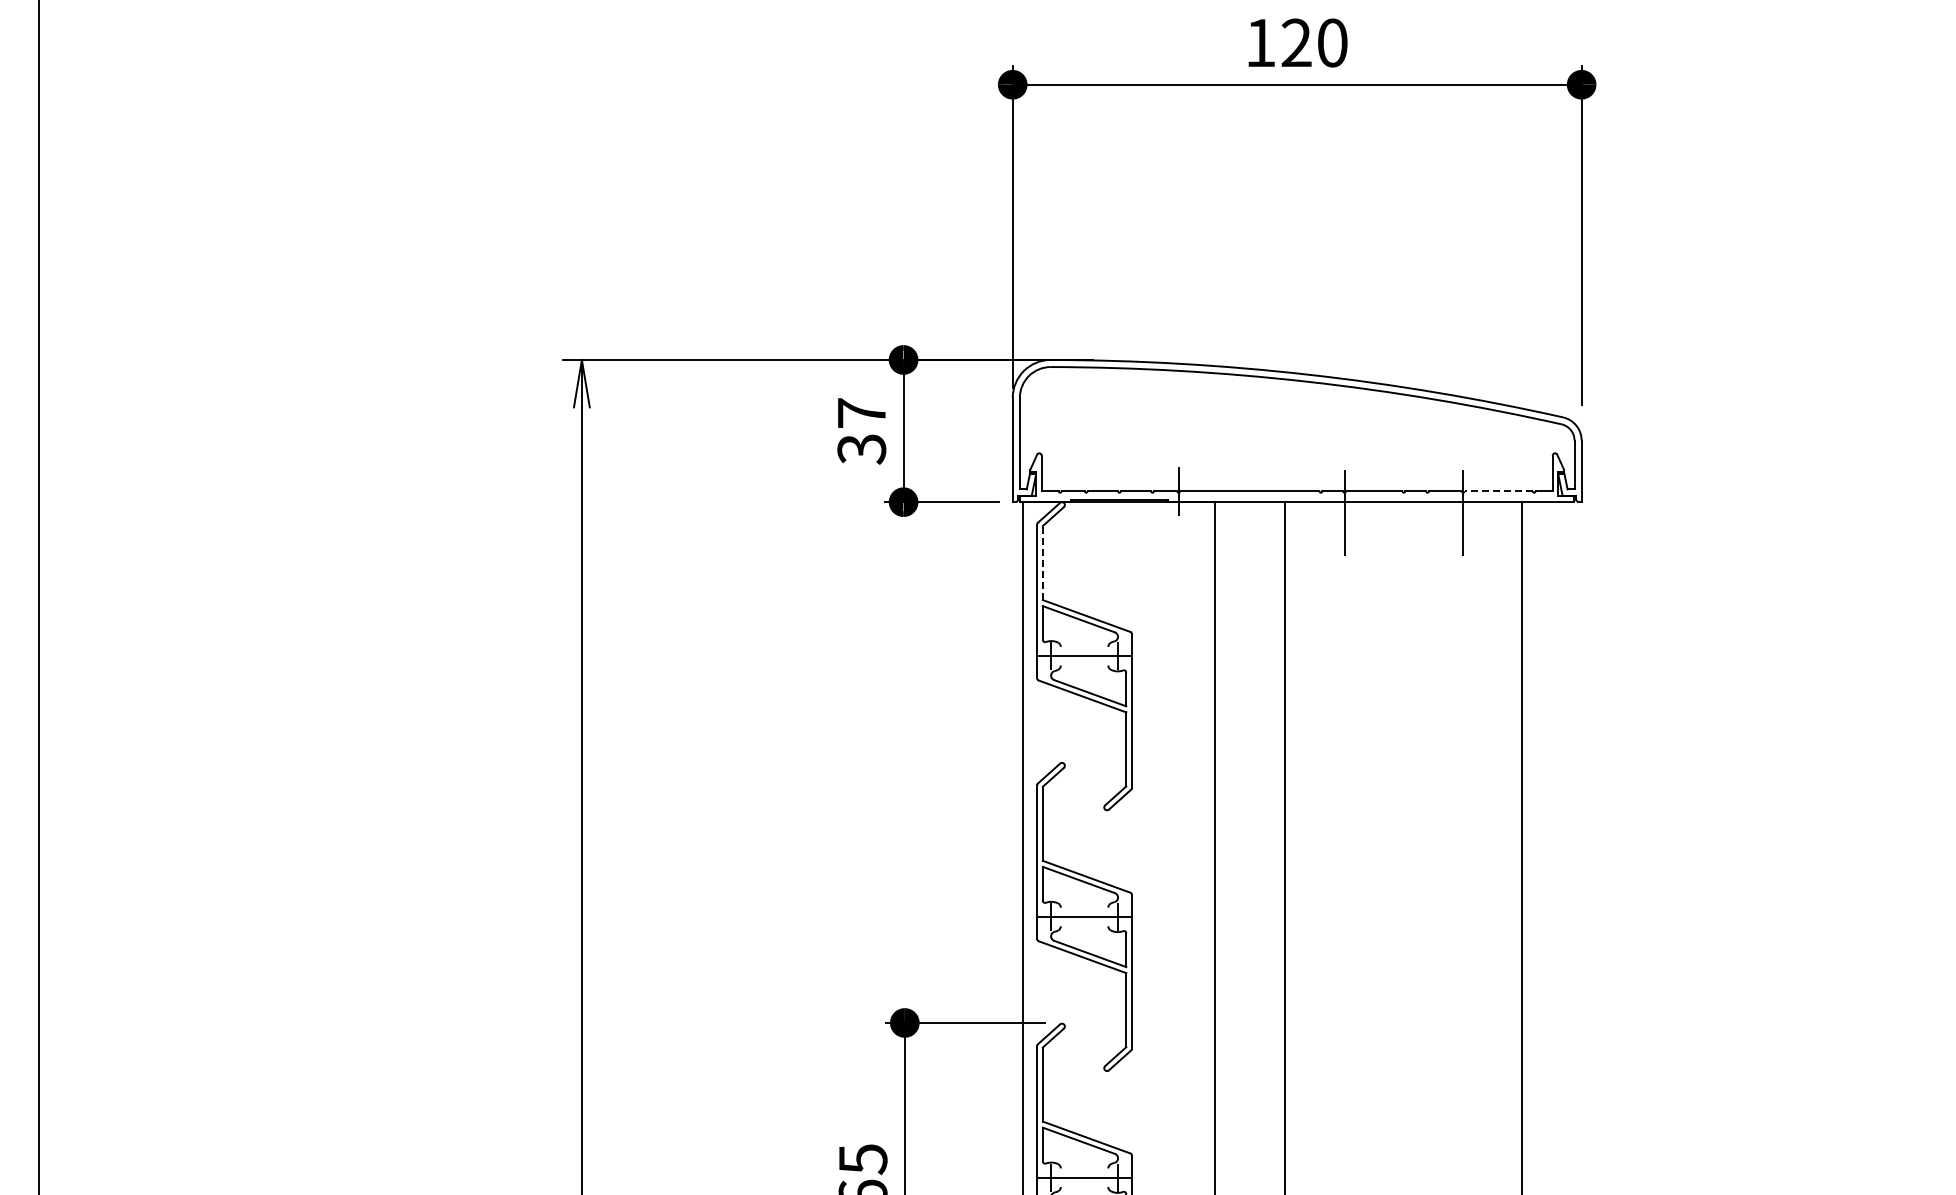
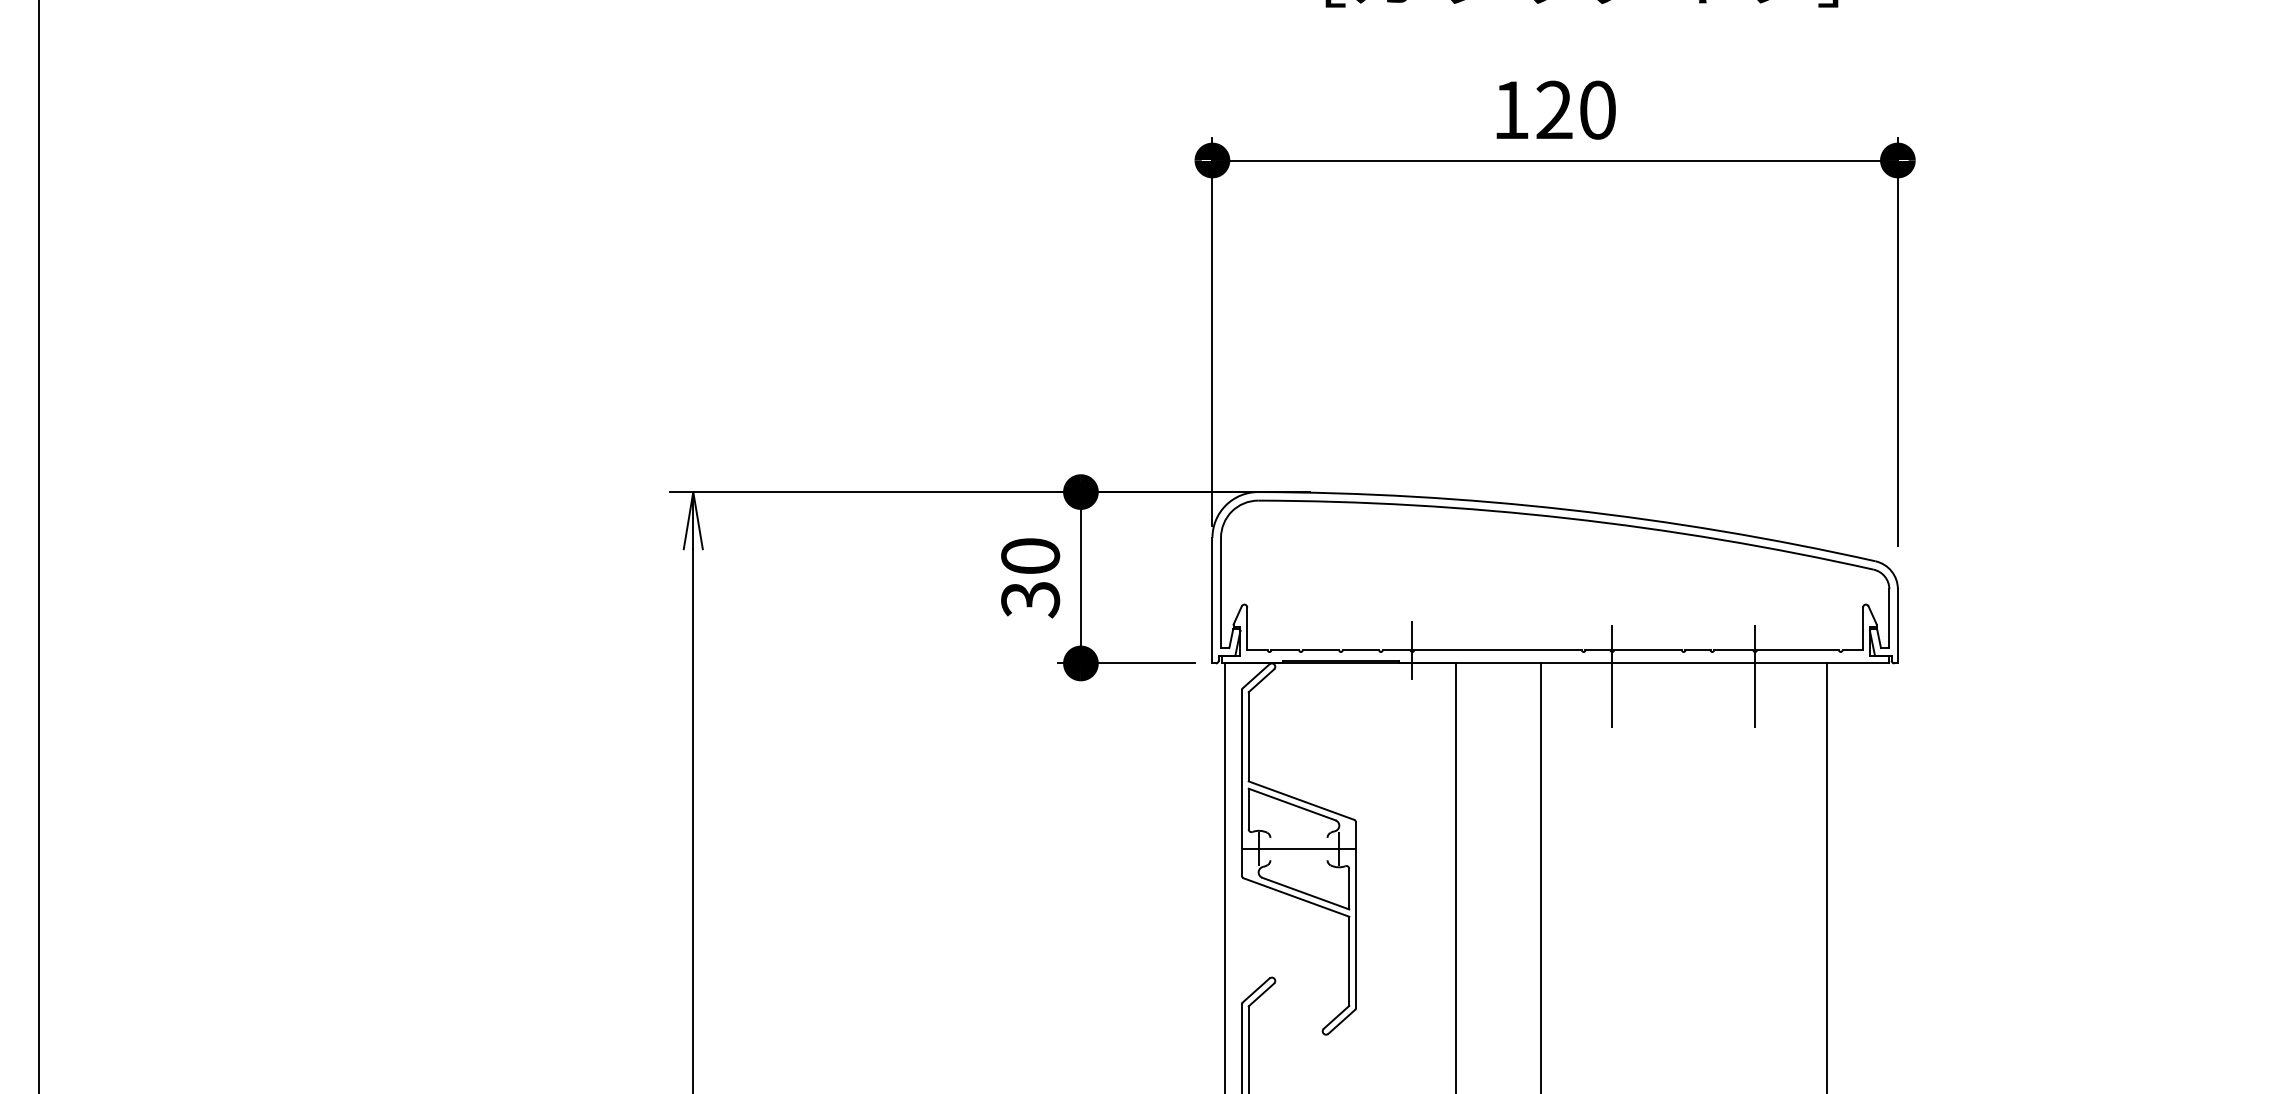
text: (861, 412) -> (1030, 555), 37 -> 30
line: (1498, 491) -> (1797, 650), dashed -> solid
line: (1042, 562) -> (1248, 736), dashed -> solid

